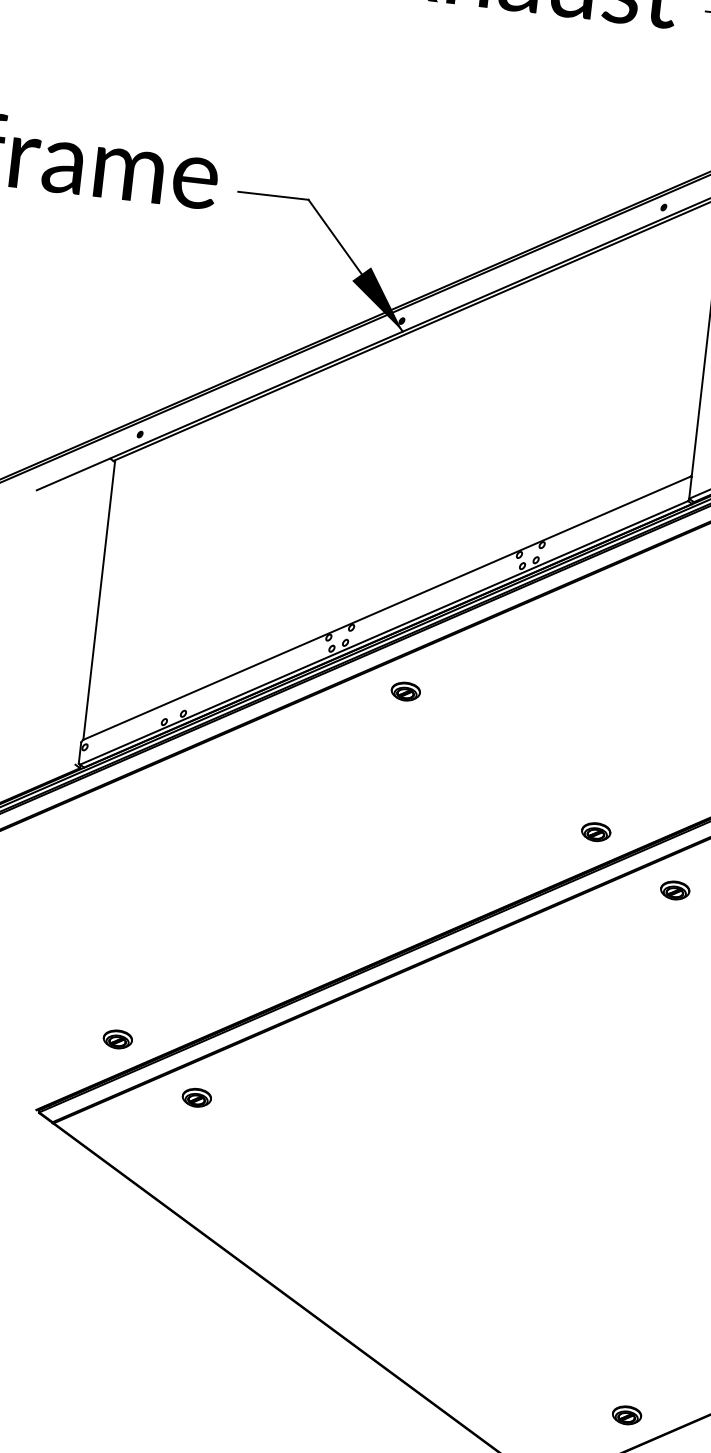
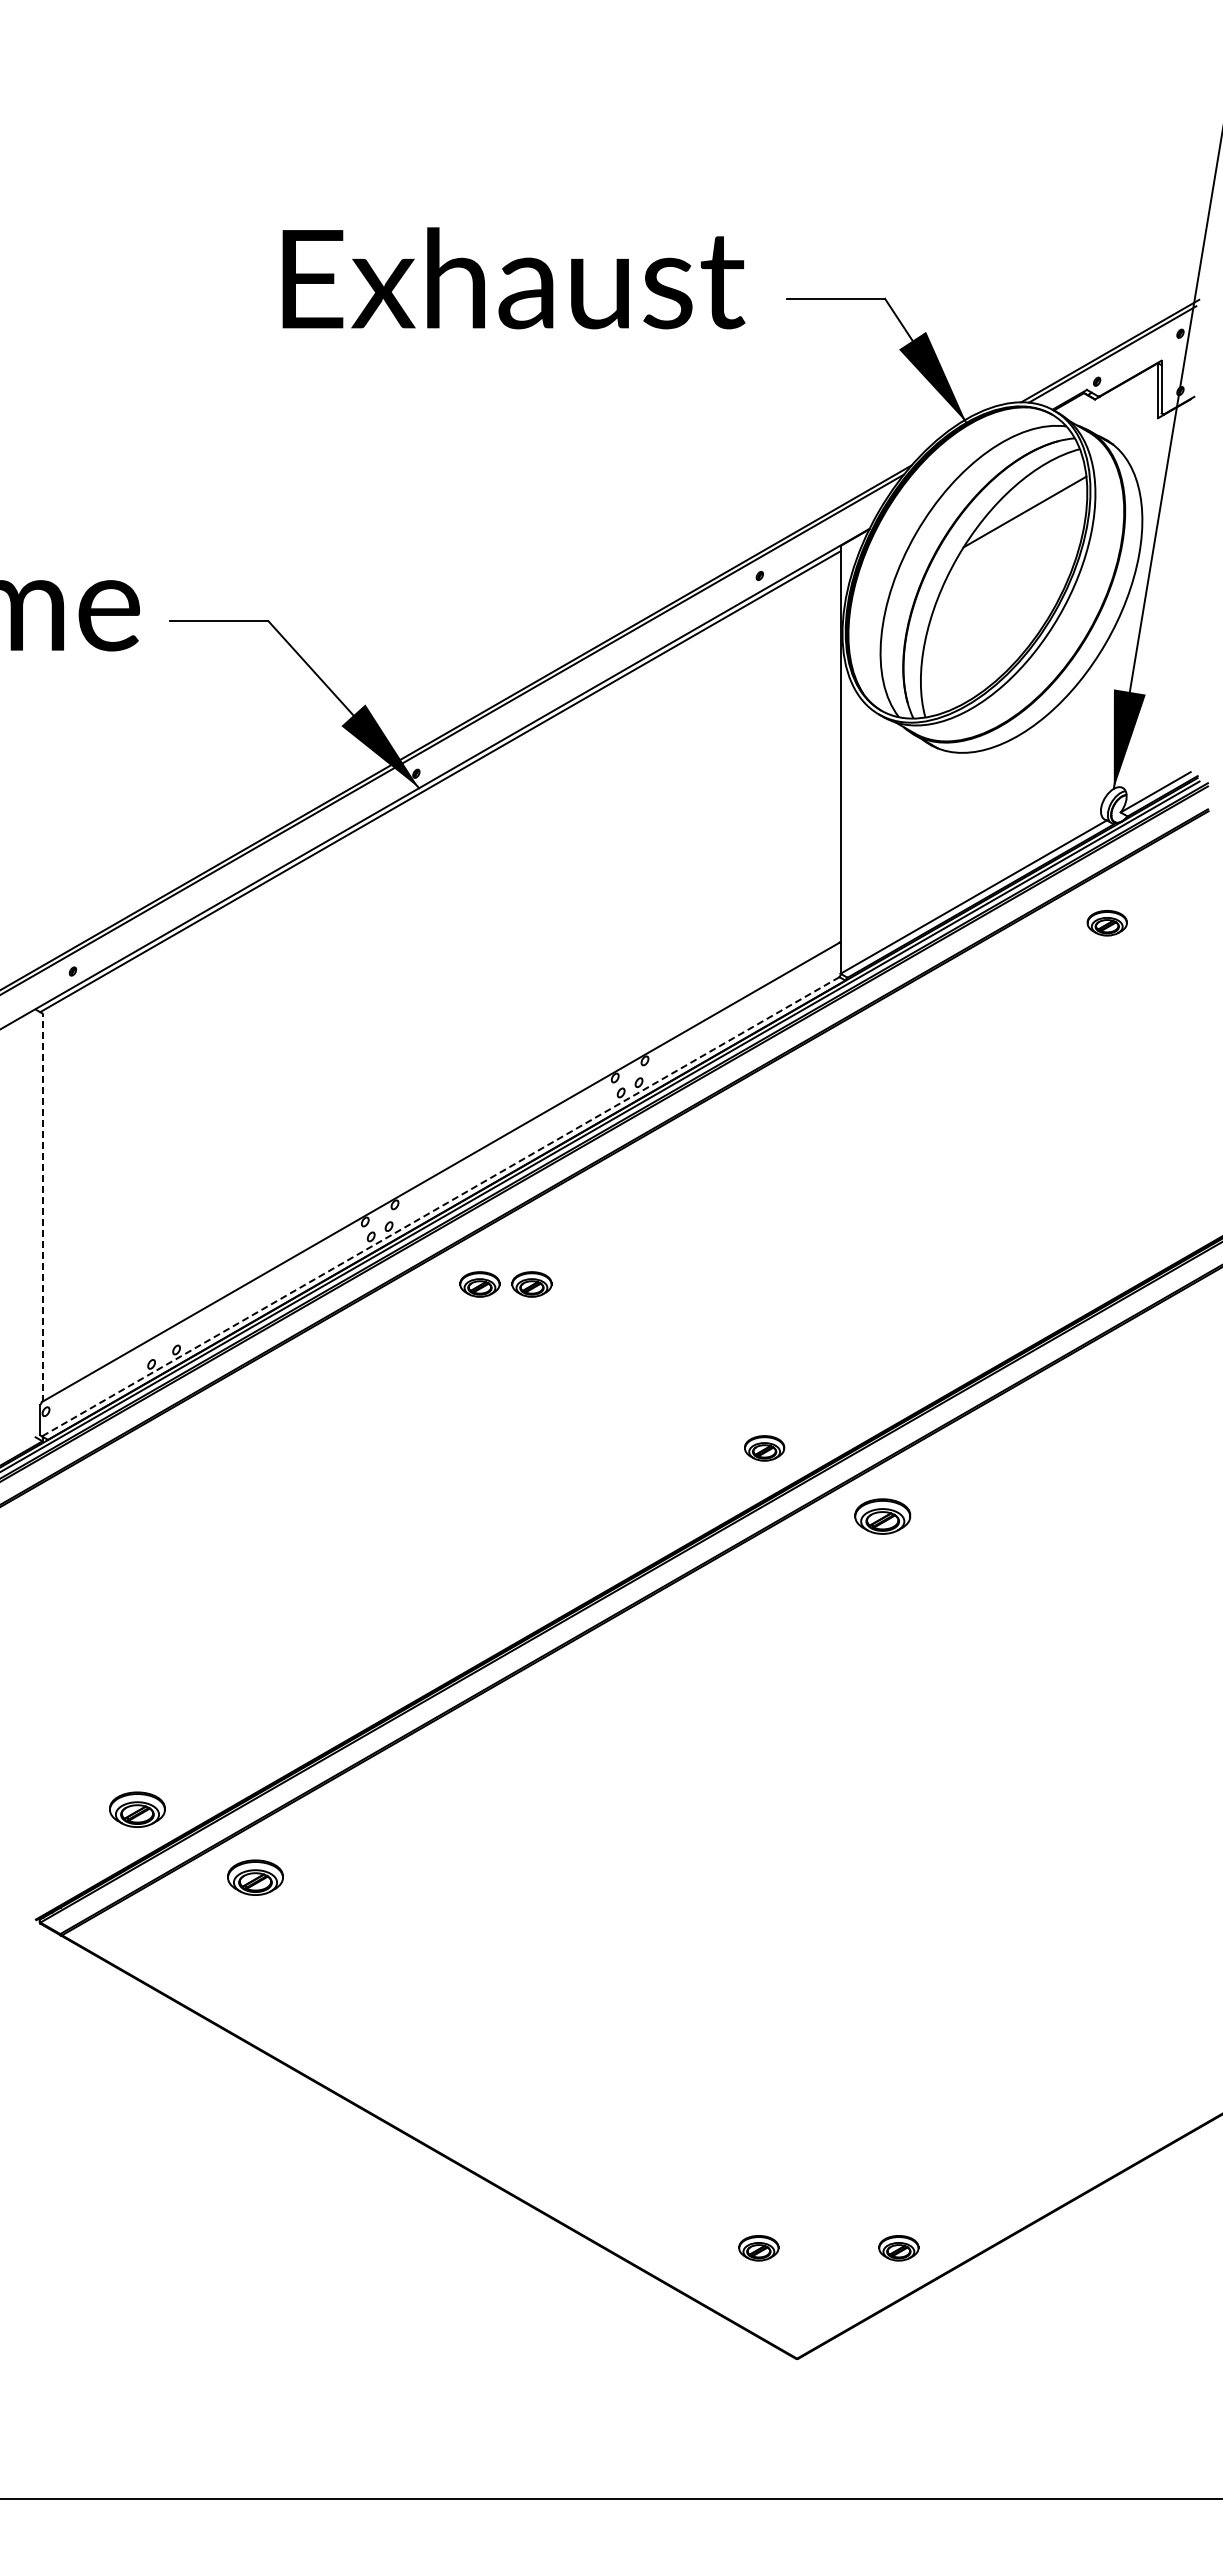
line: (99, 600) -> (42, 1207), solid -> dashed
line: (383, 633) -> (440, 1207), solid -> dashed
part: (442, 695) -> (531, 1284), added
part: (674, 890) -> (882, 1516), size x1.4
part: (117, 1039) -> (136, 1809), size x1.4
part: (196, 1097) -> (255, 1877), size x1.4
part: (526, 1404) -> (758, 2248), added

